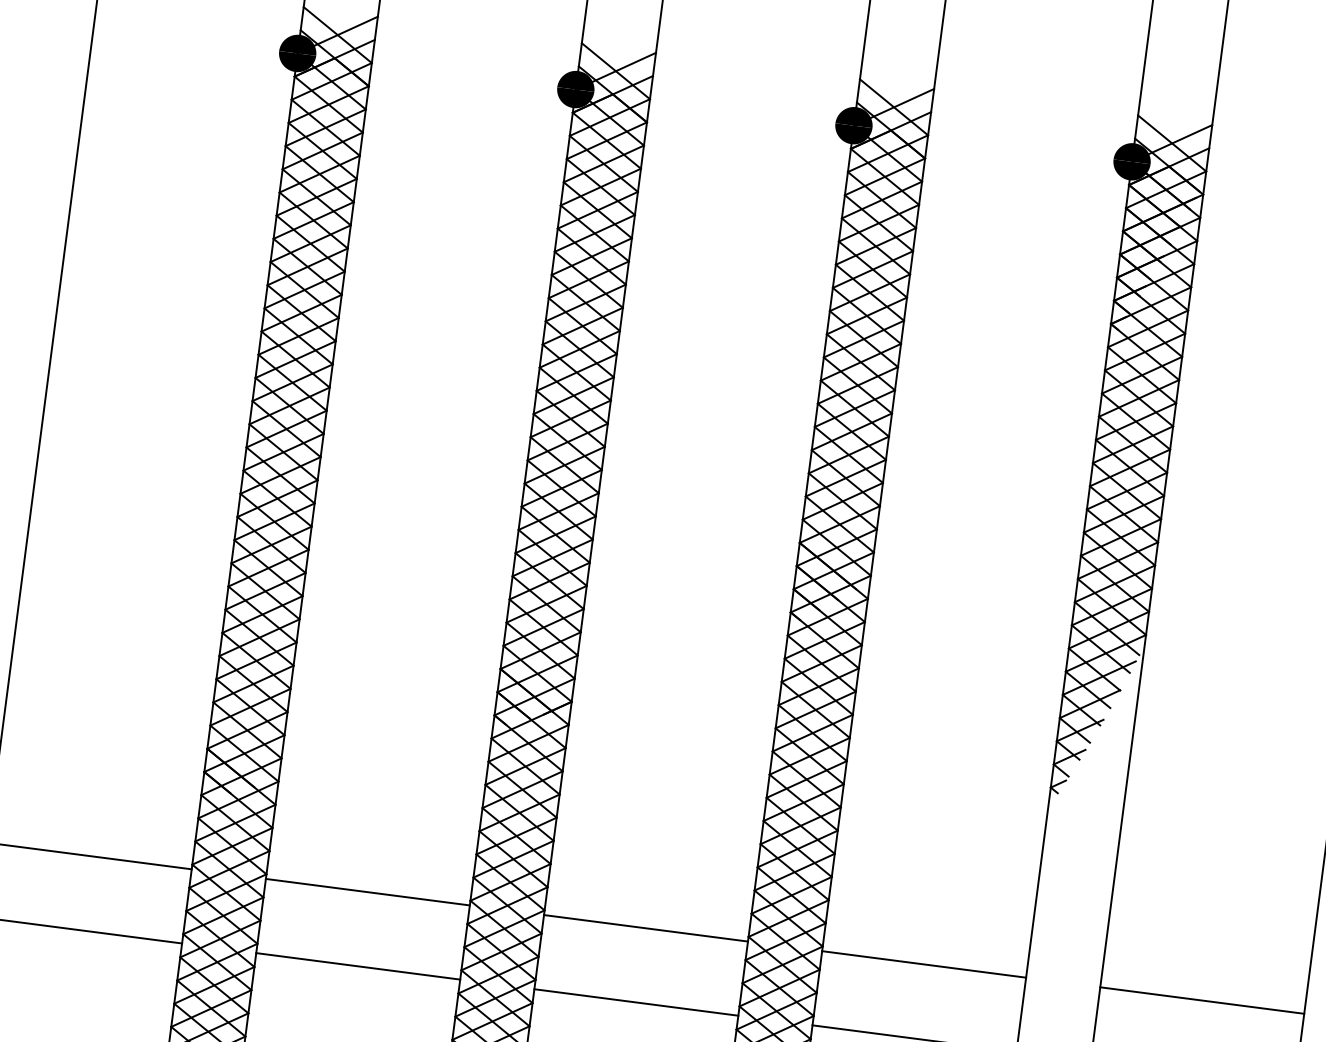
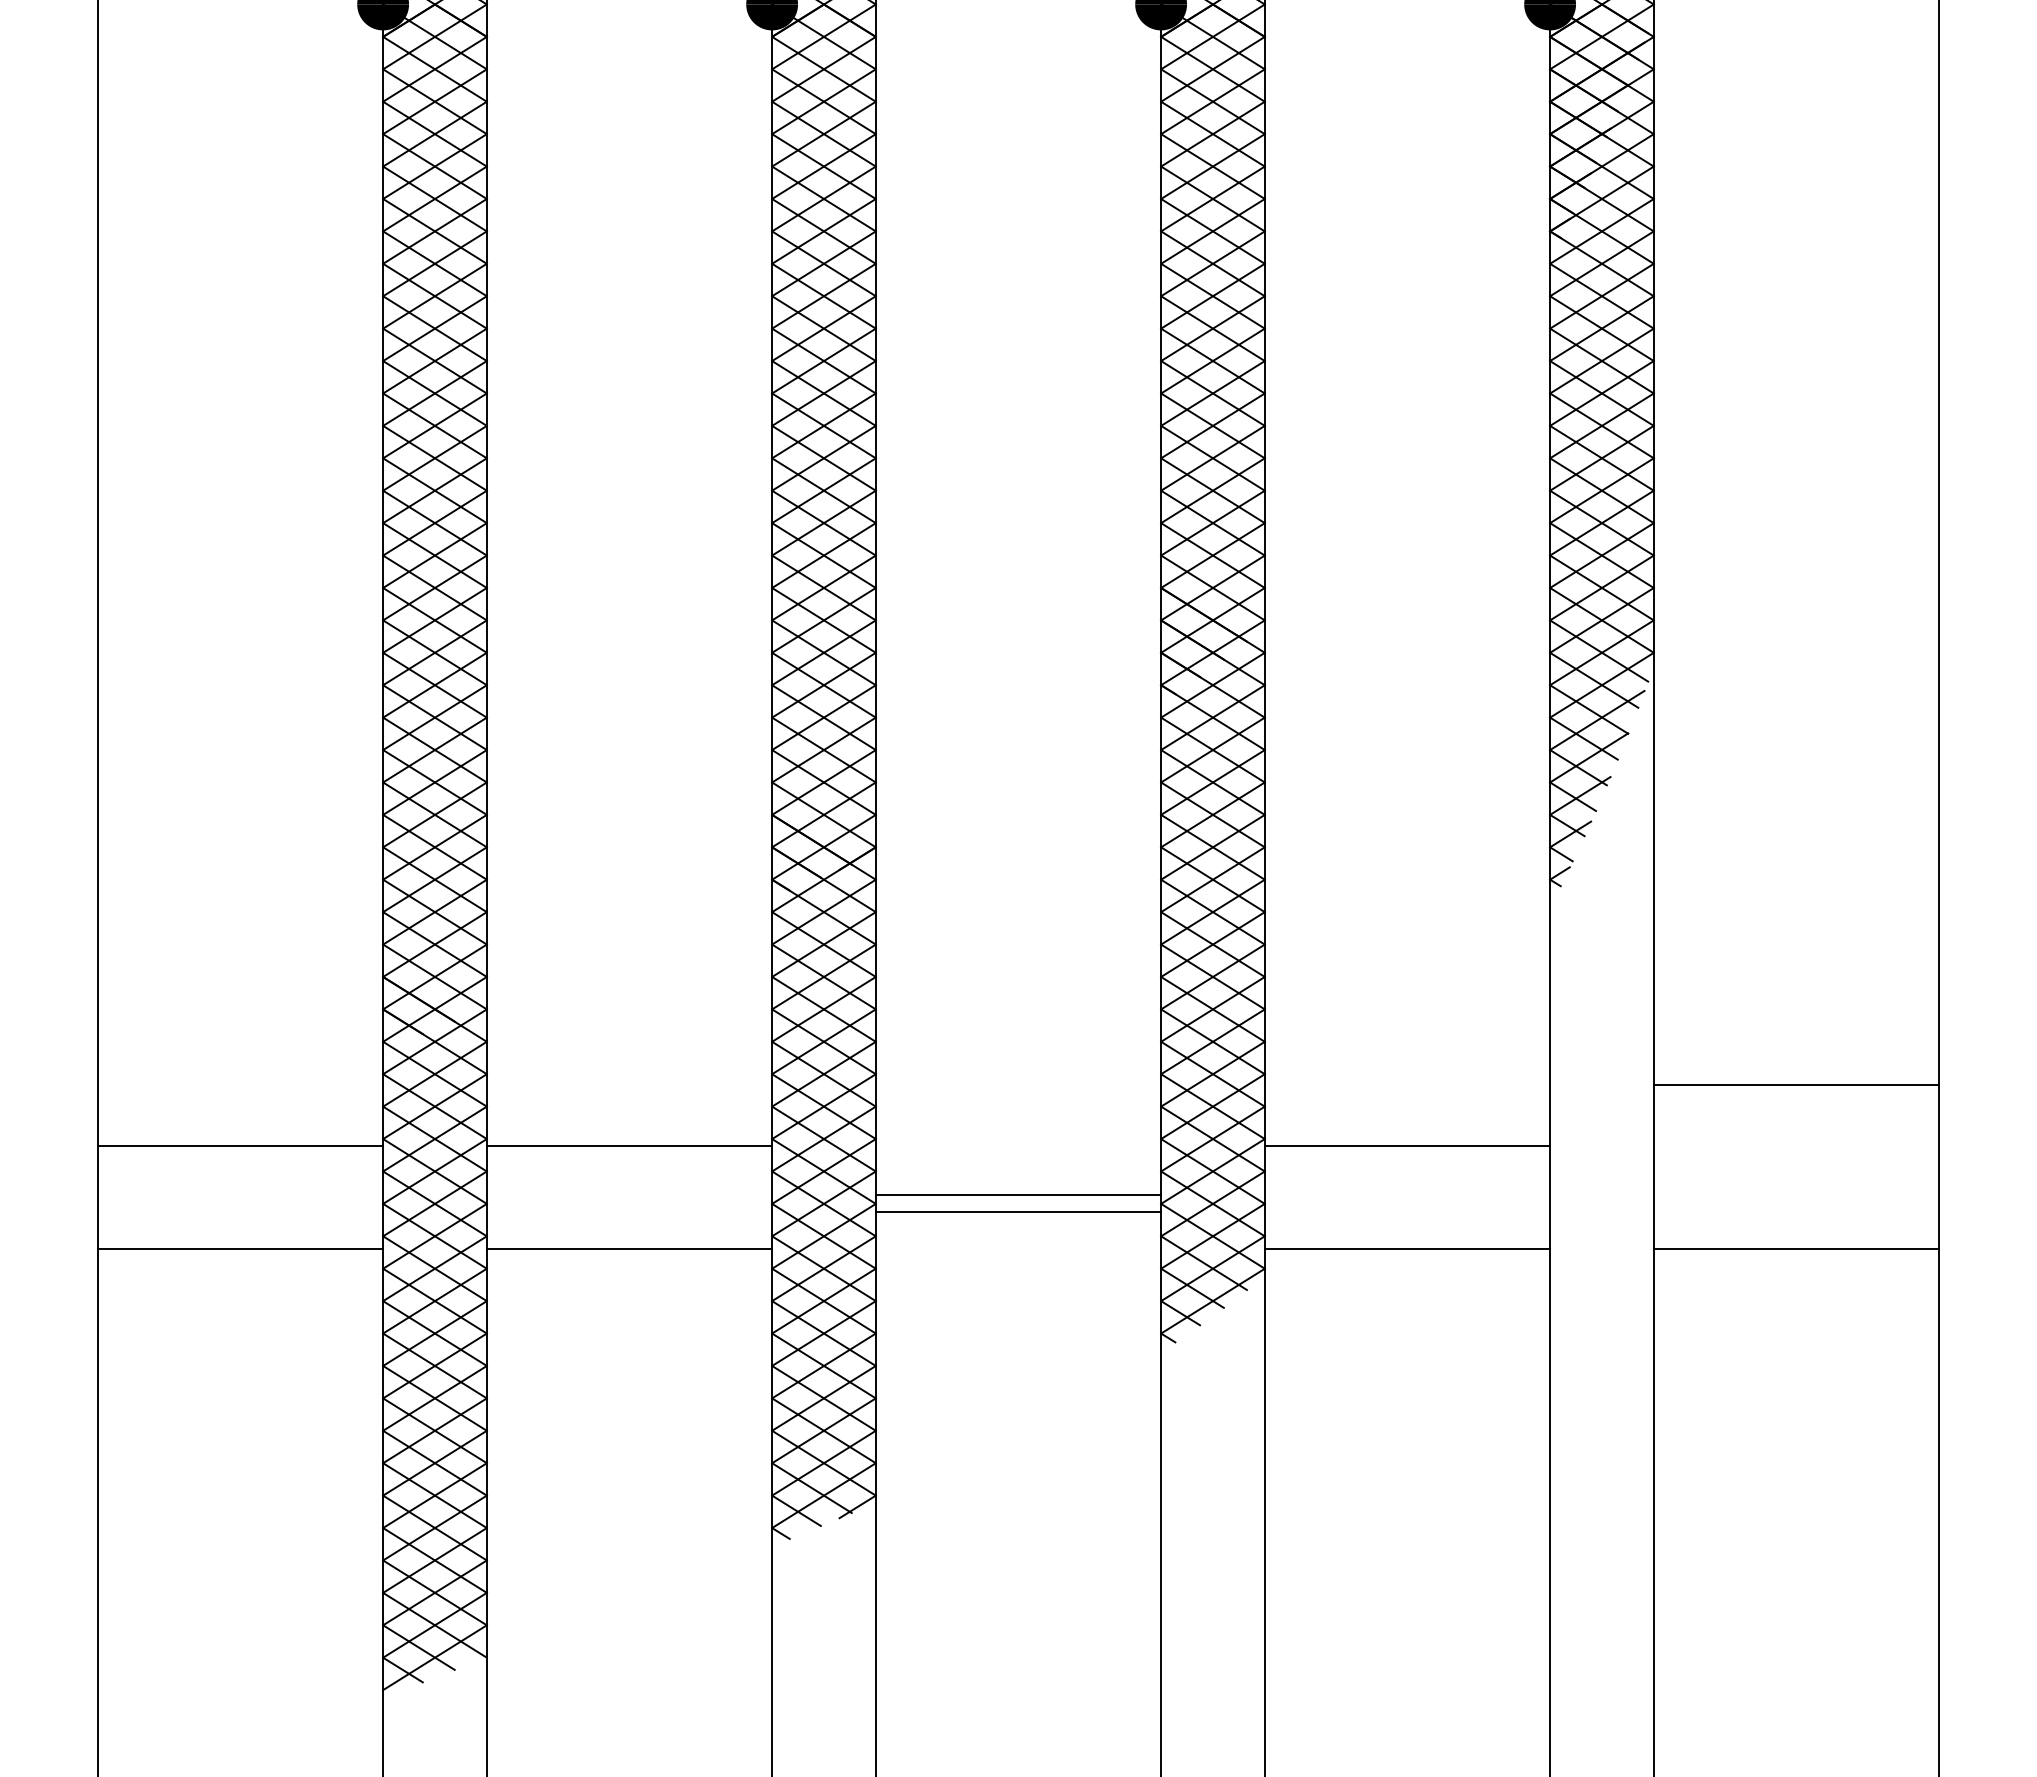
line: (646, 928) -> (1018, 1211), moved
line: (1202, 1000) -> (1796, 1084), moved
line: (636, 1002) -> (1018, 1195), moved

